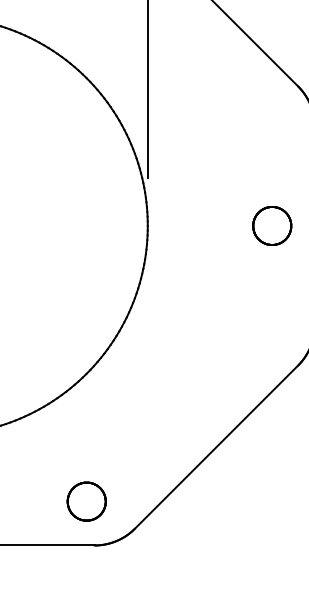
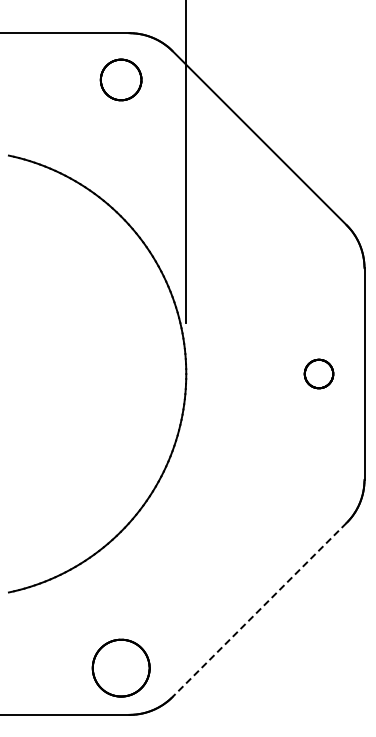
part: (271, 225) -> (318, 373), size x0.7
line: (216, 447) -> (259, 610), solid -> dashed
part: (86, 501) -> (120, 667), size x1.4

